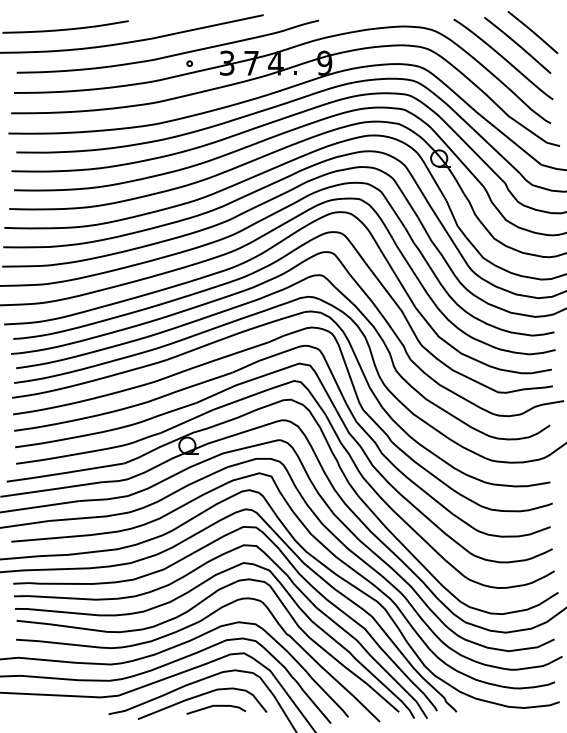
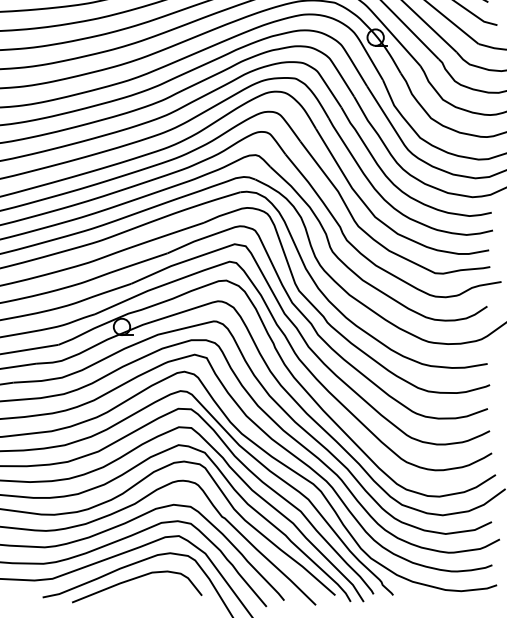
line: (216, 706) -> (151, 589), removed

